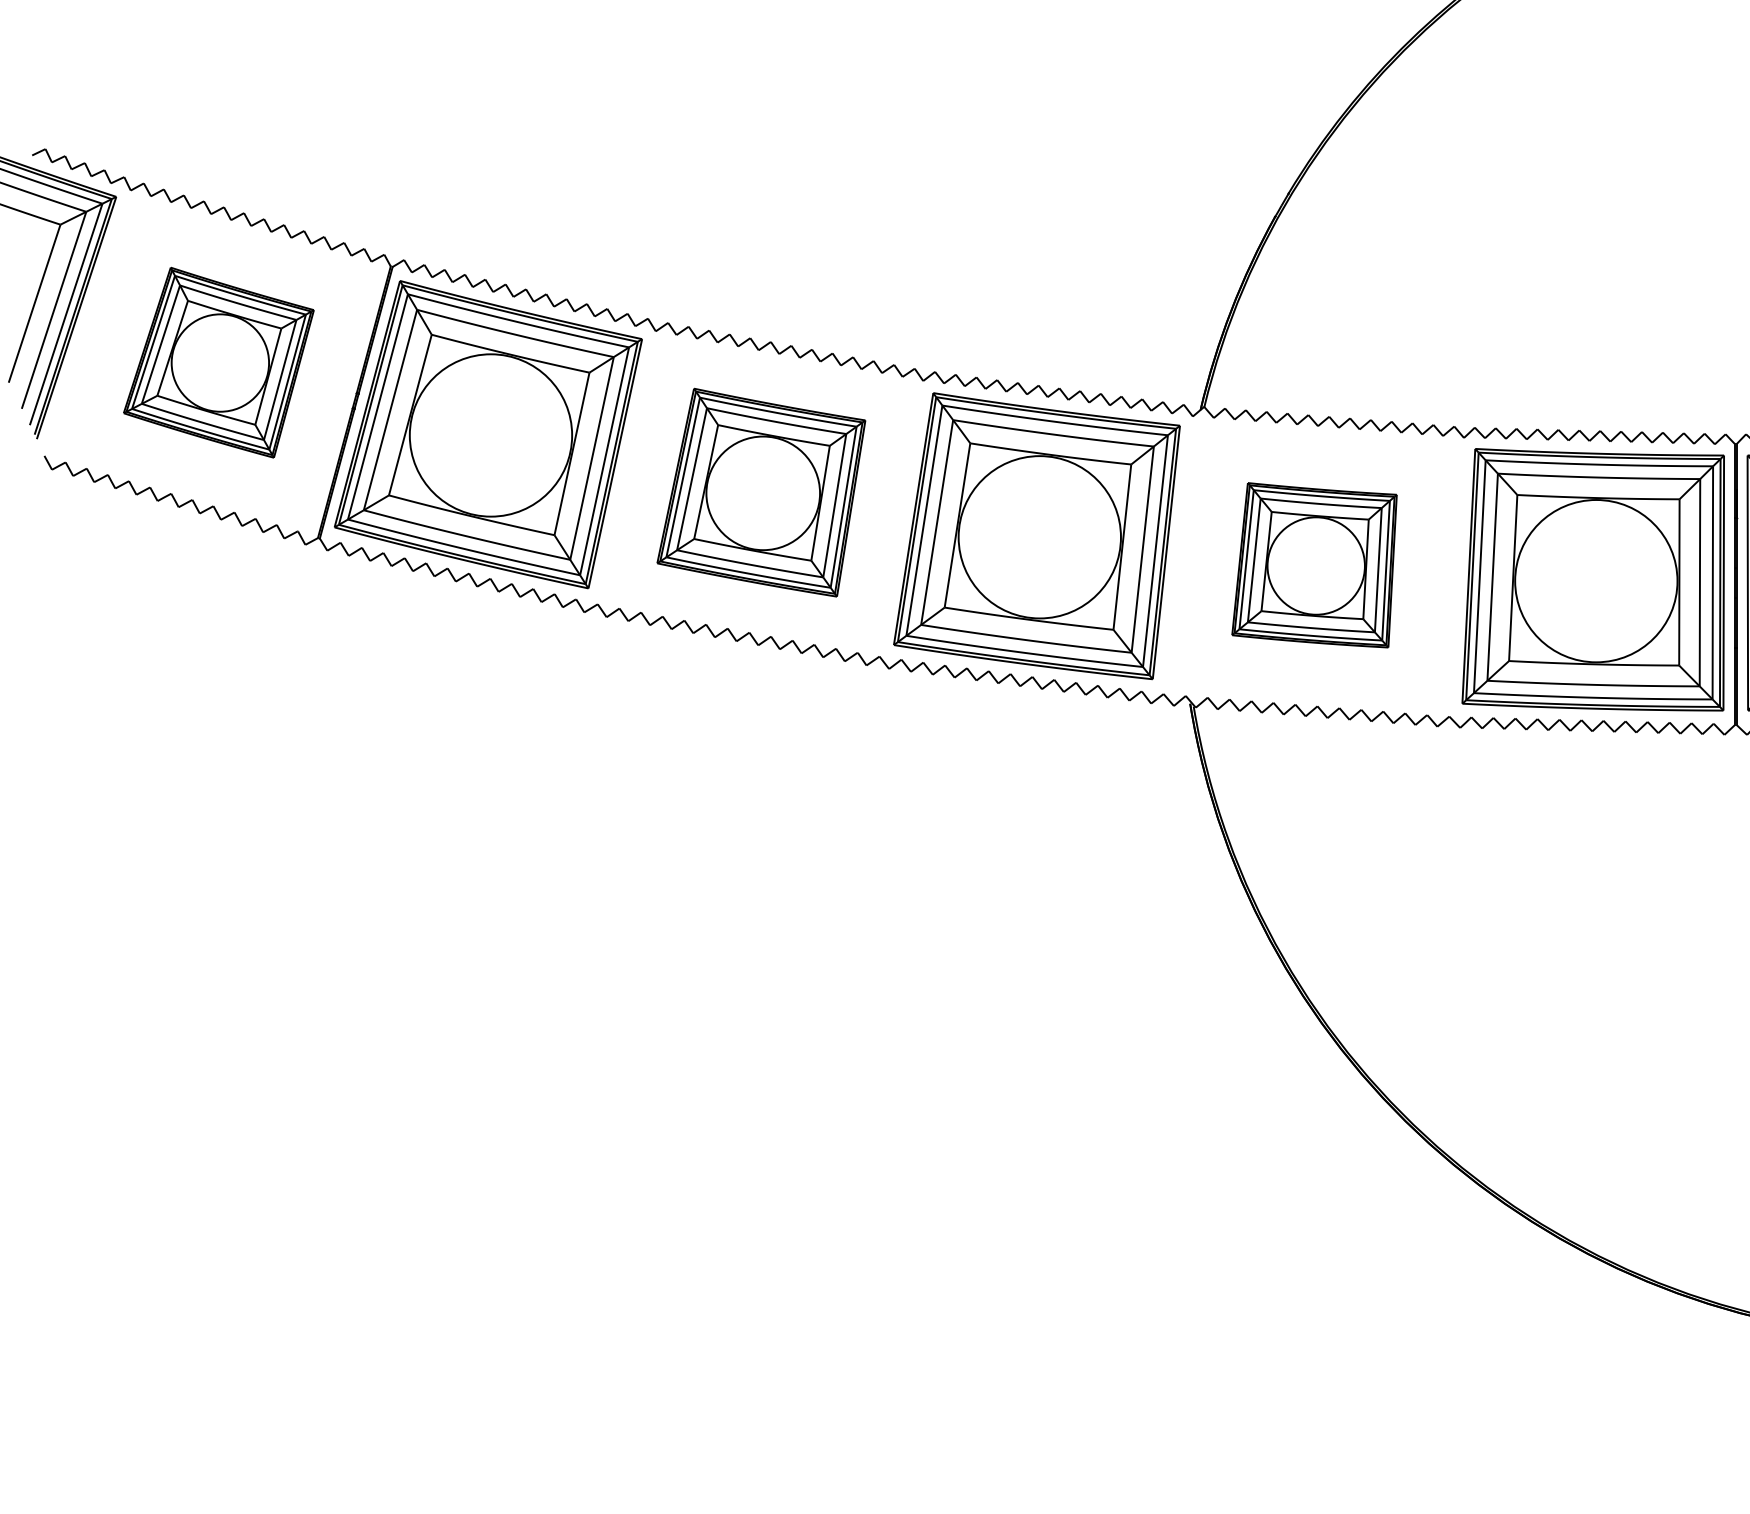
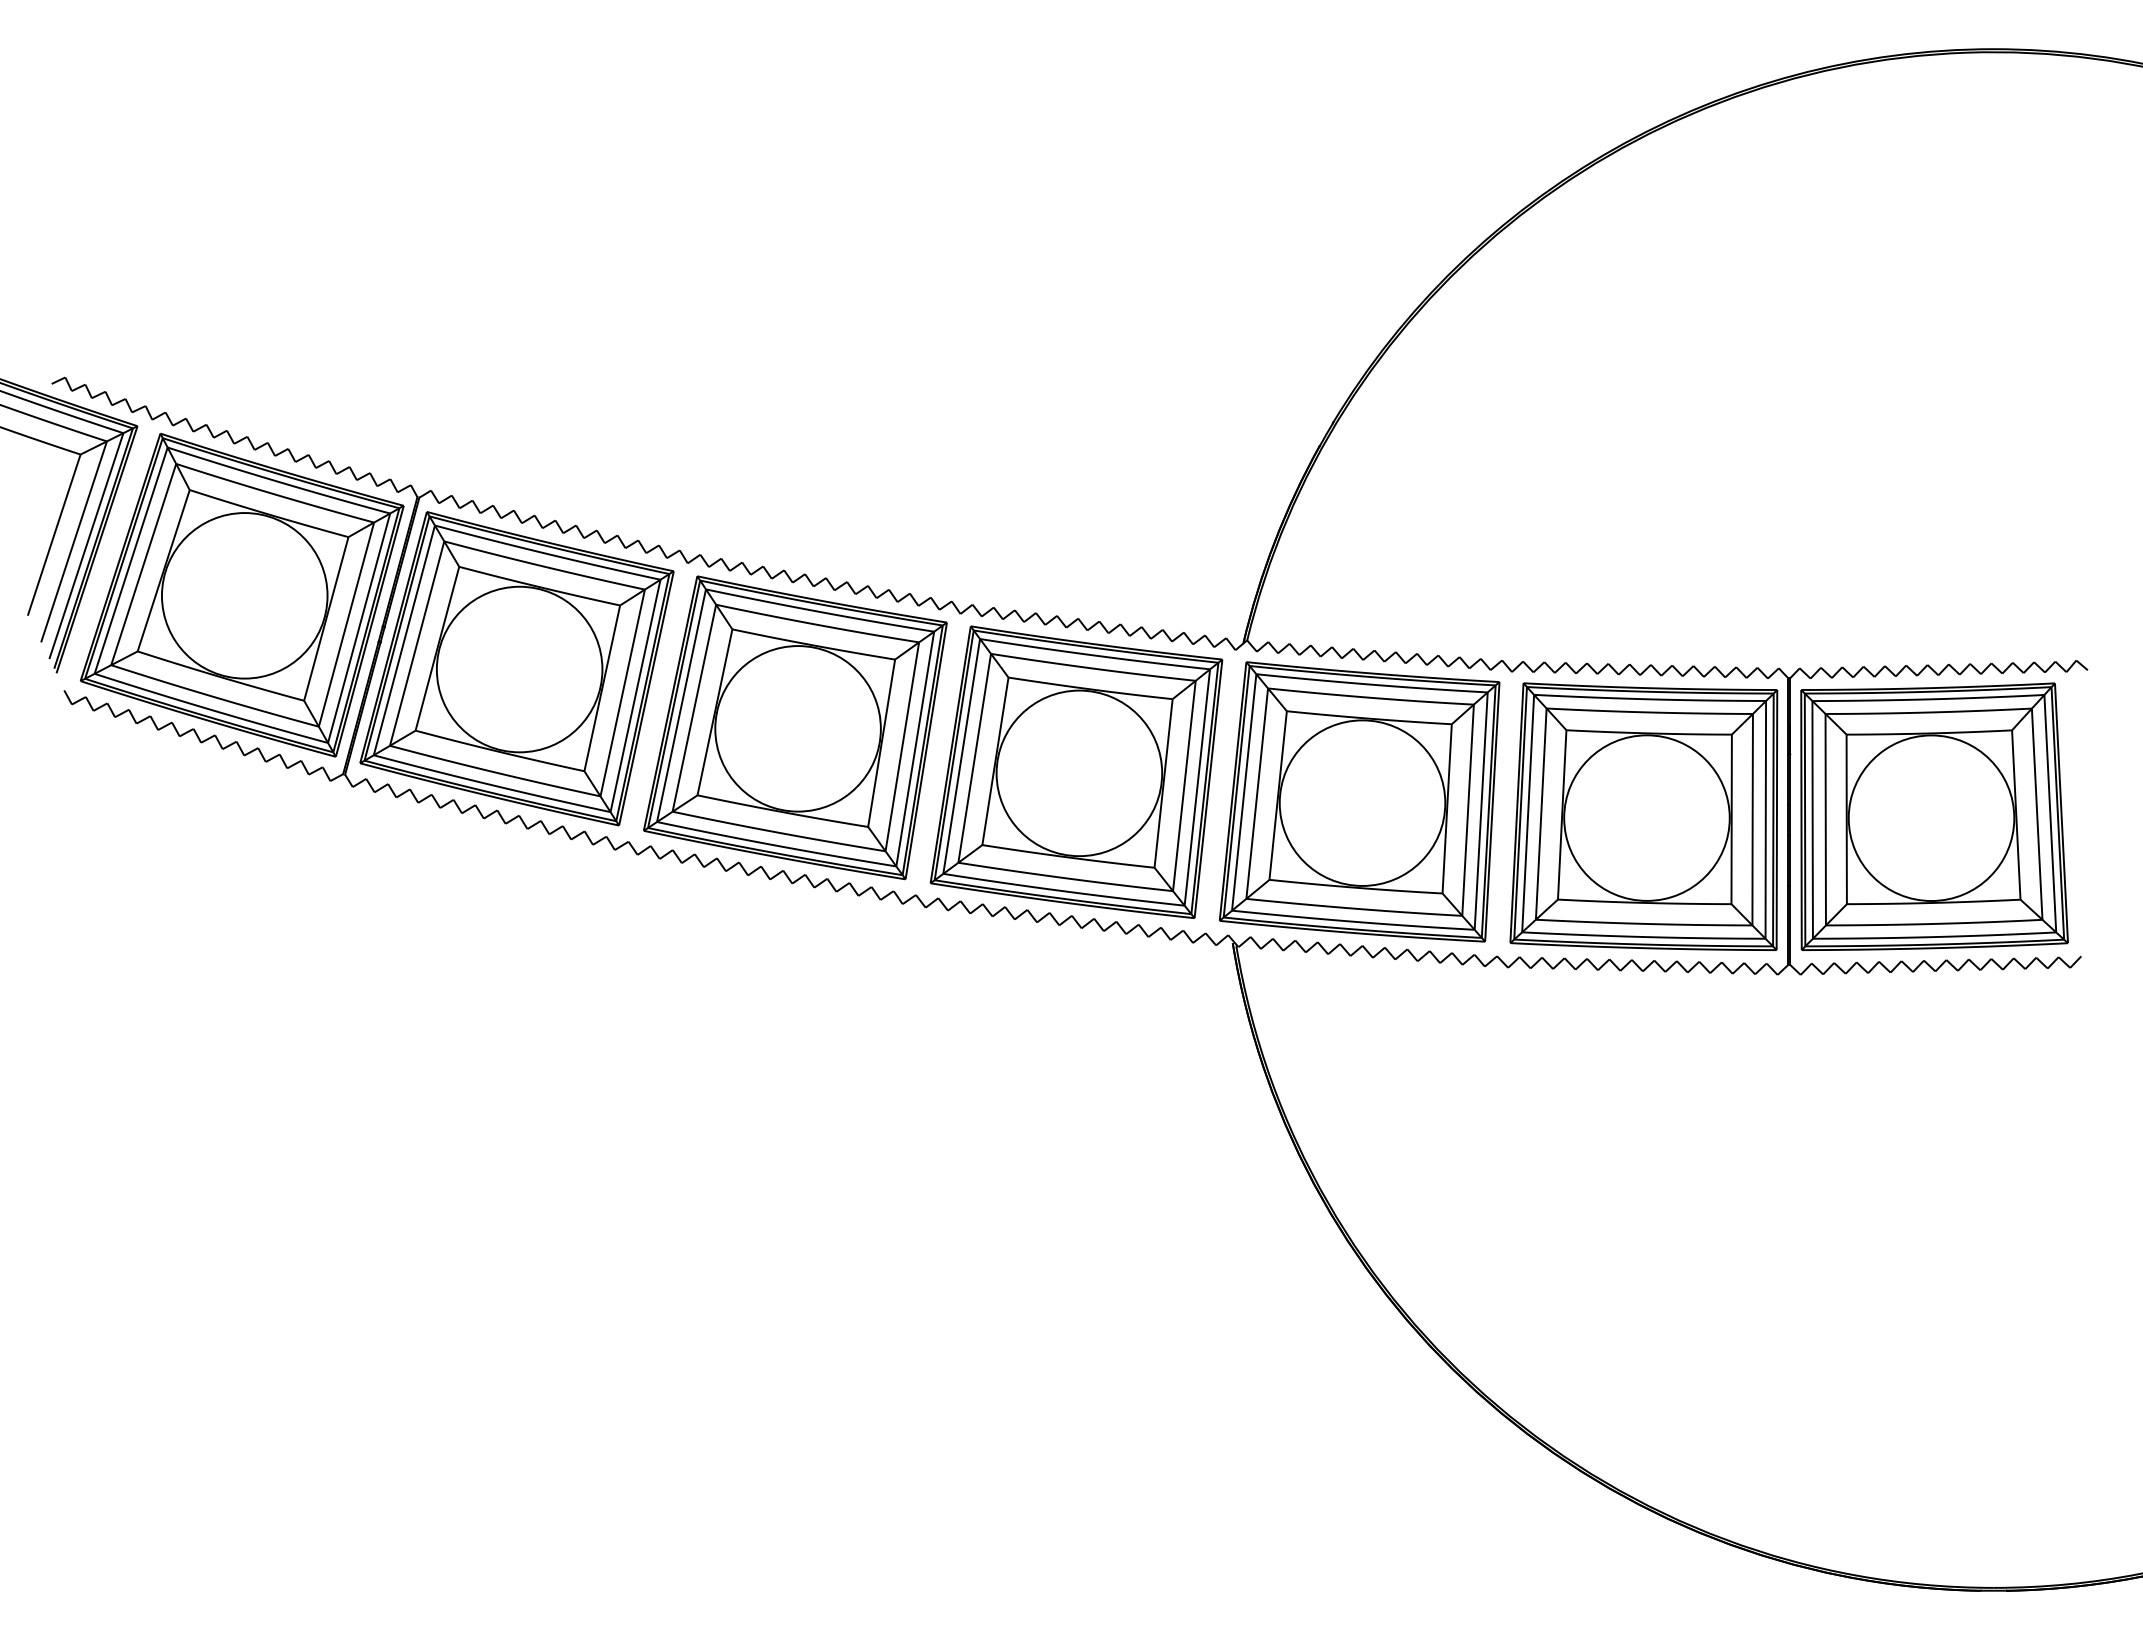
part: (218, 362) -> (241, 595), size x1.67
part: (761, 492) -> (795, 727), size x1.43
part: (1314, 564) -> (1359, 801), size x1.67

